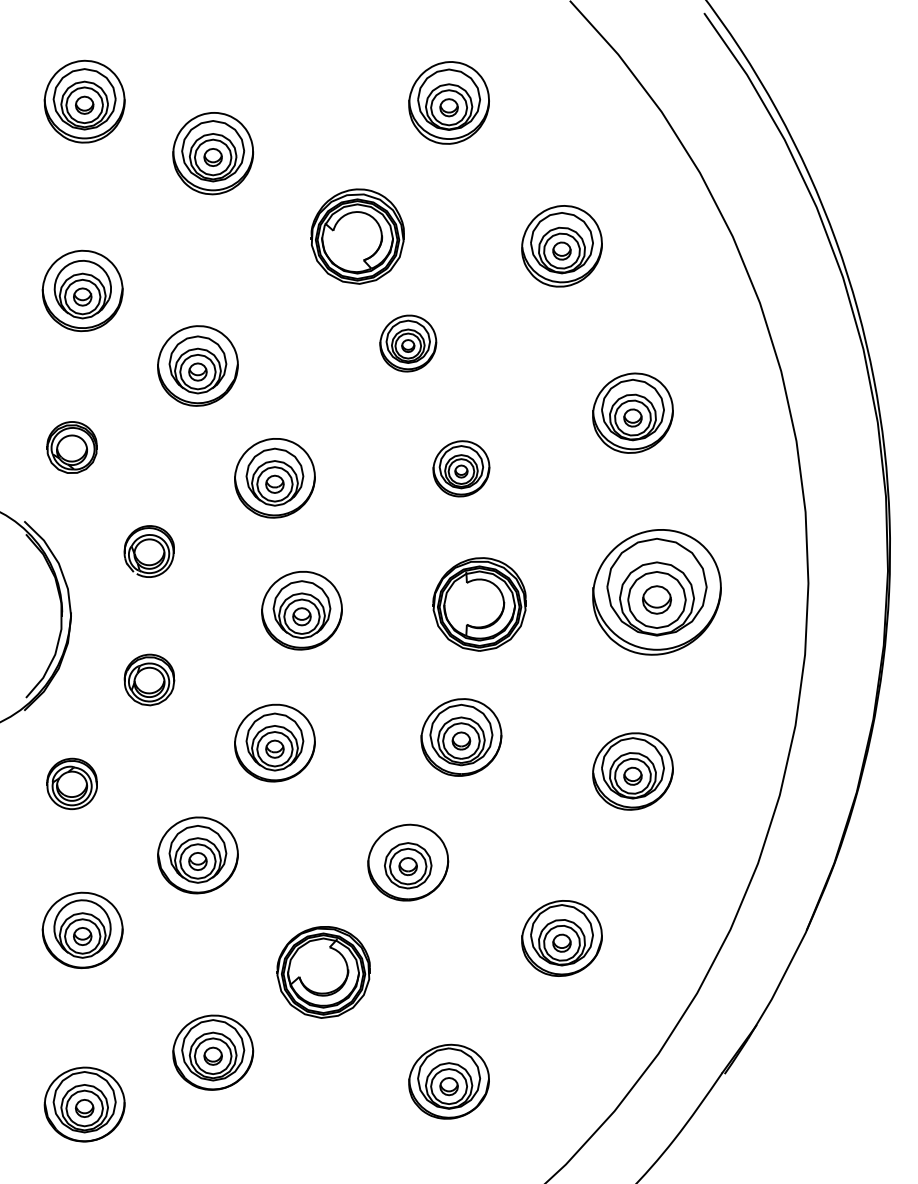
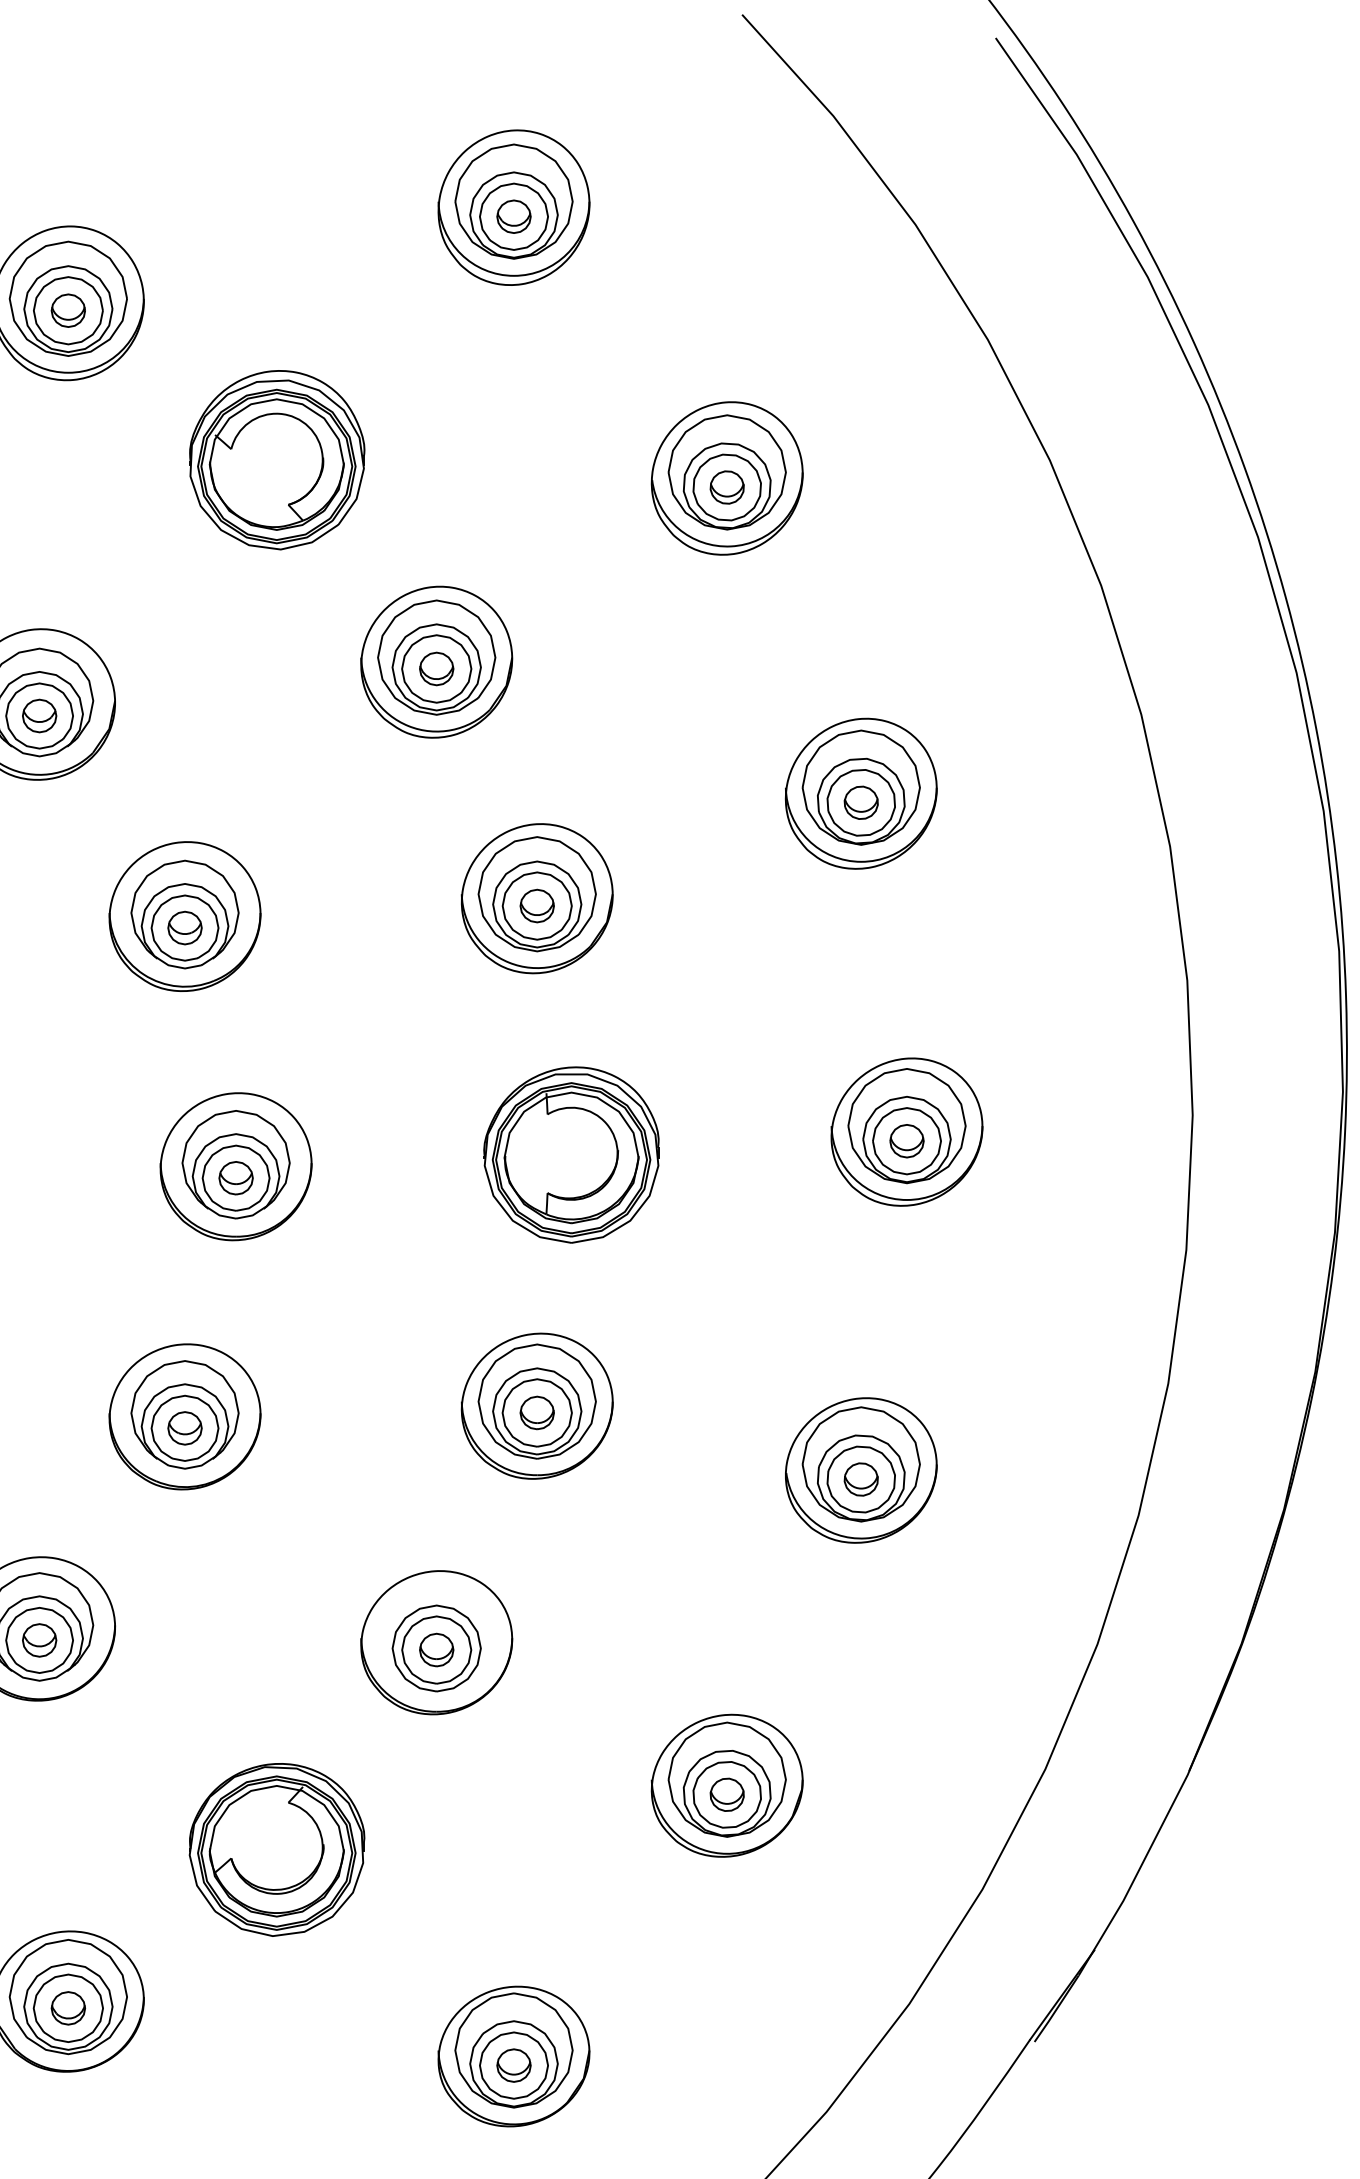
part: (357, 236) -> (276, 459), moved
part: (408, 343) -> (437, 662), size x1.43
part: (461, 468) -> (537, 898), size x1.43
part: (657, 592) -> (907, 1132), size x0.62

